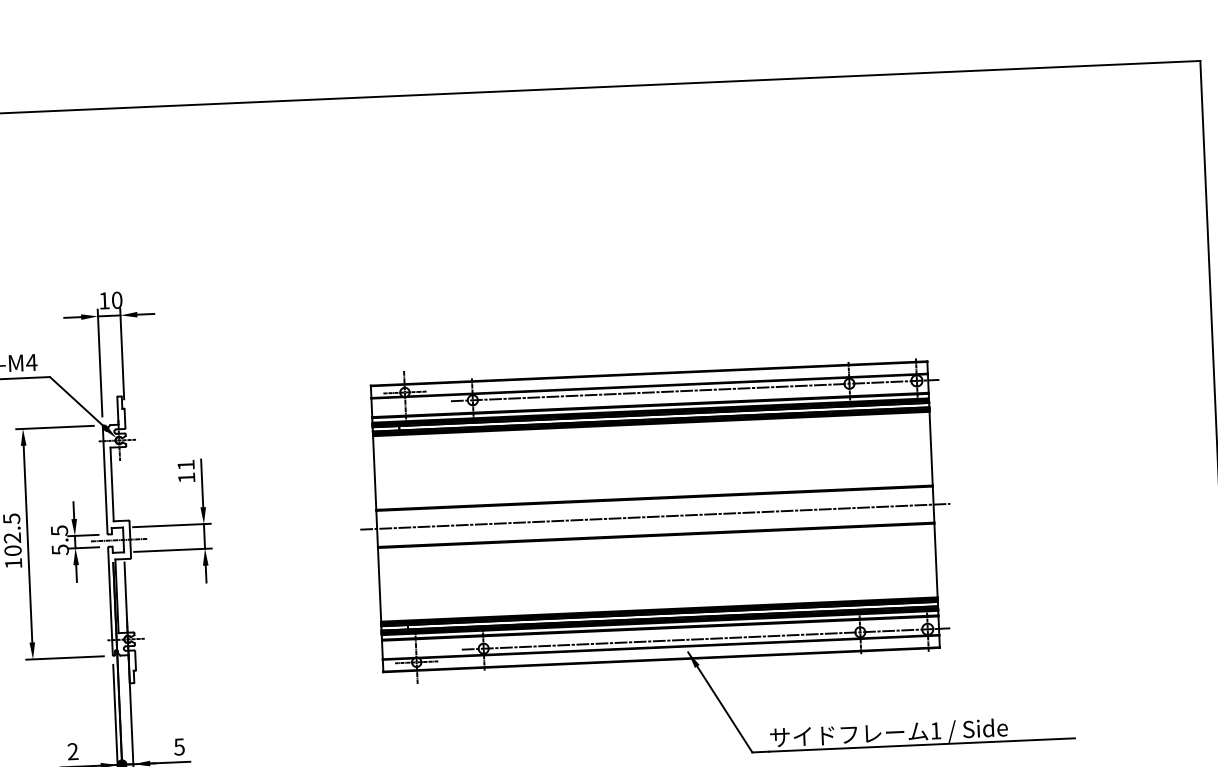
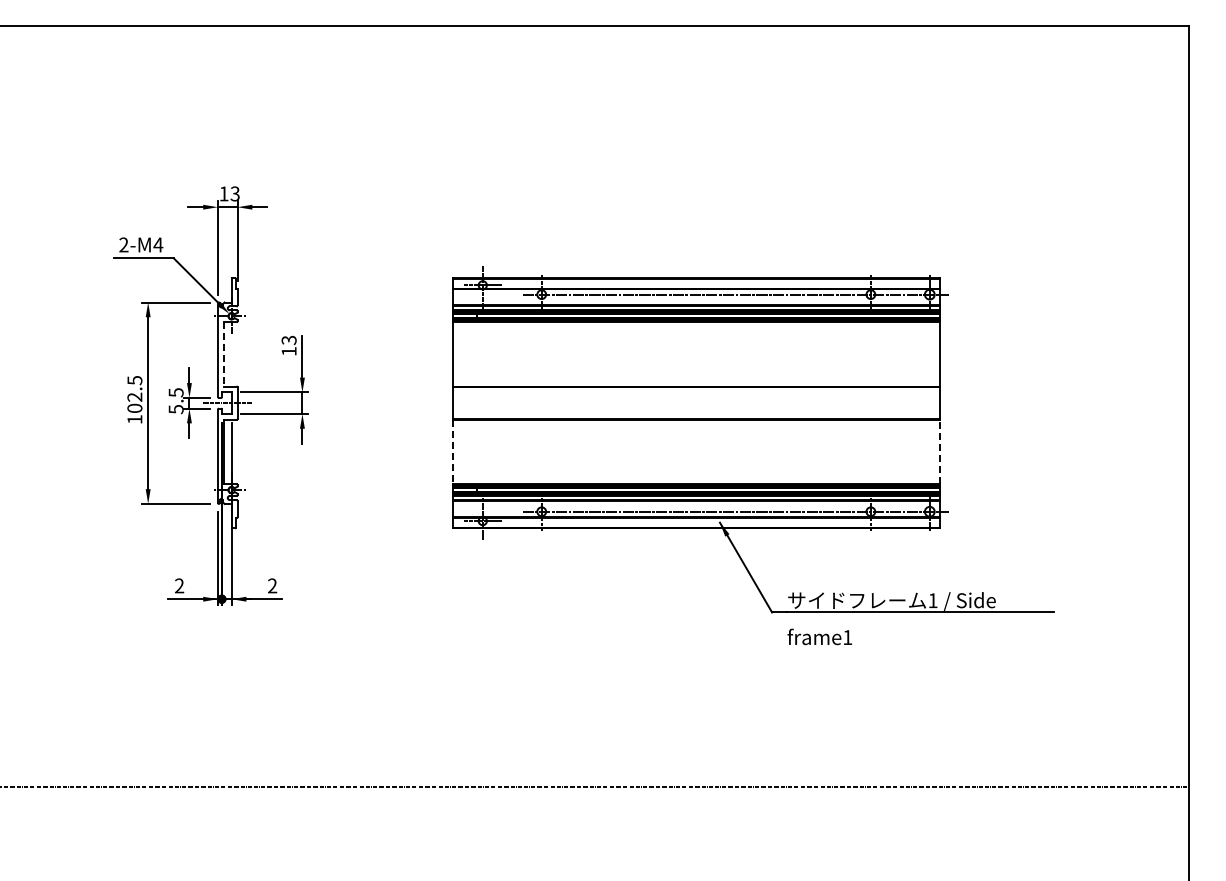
text: (116, 299) -> (234, 193), 10 -> 13
text: (185, 465) -> (288, 340), 11 -> 13
line: (111, 484) -> (223, 354), solid -> dashed
line: (655, 517) -> (696, 403), removed
line: (935, 559) -> (939, 451), solid -> dashed
line: (379, 585) -> (453, 452), solid -> dashed
text: (179, 746) -> (272, 585), 5 -> 2

